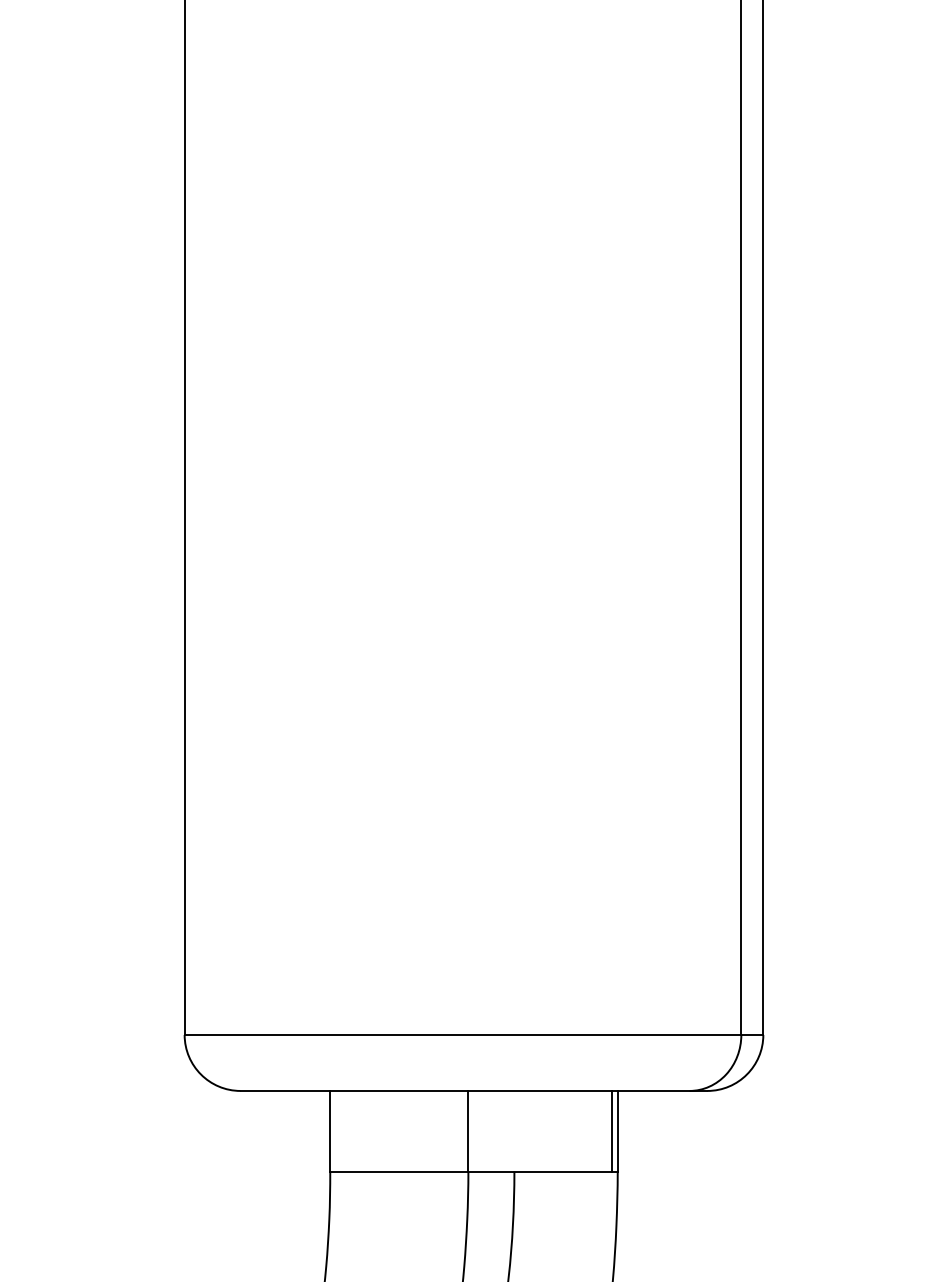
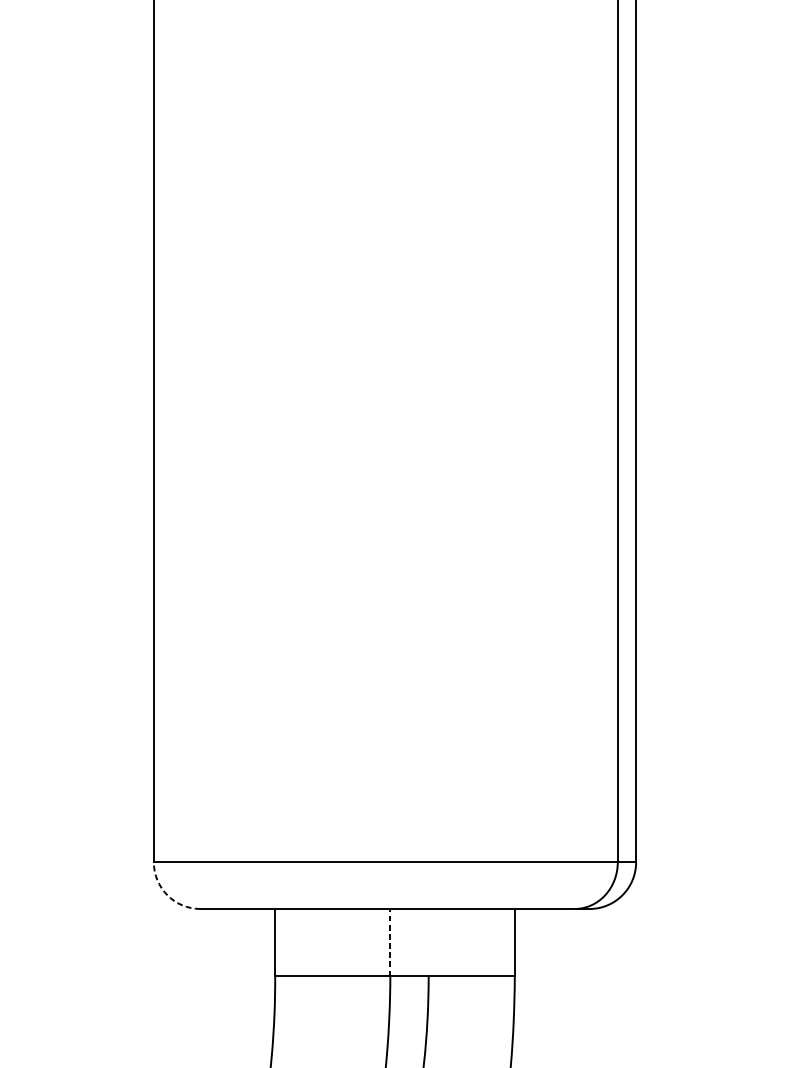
arc: (201, 1074) -> (167, 895), solid -> dashed
line: (468, 1130) -> (390, 941), solid -> dashed
line: (611, 1130) -> (509, 941), removed

